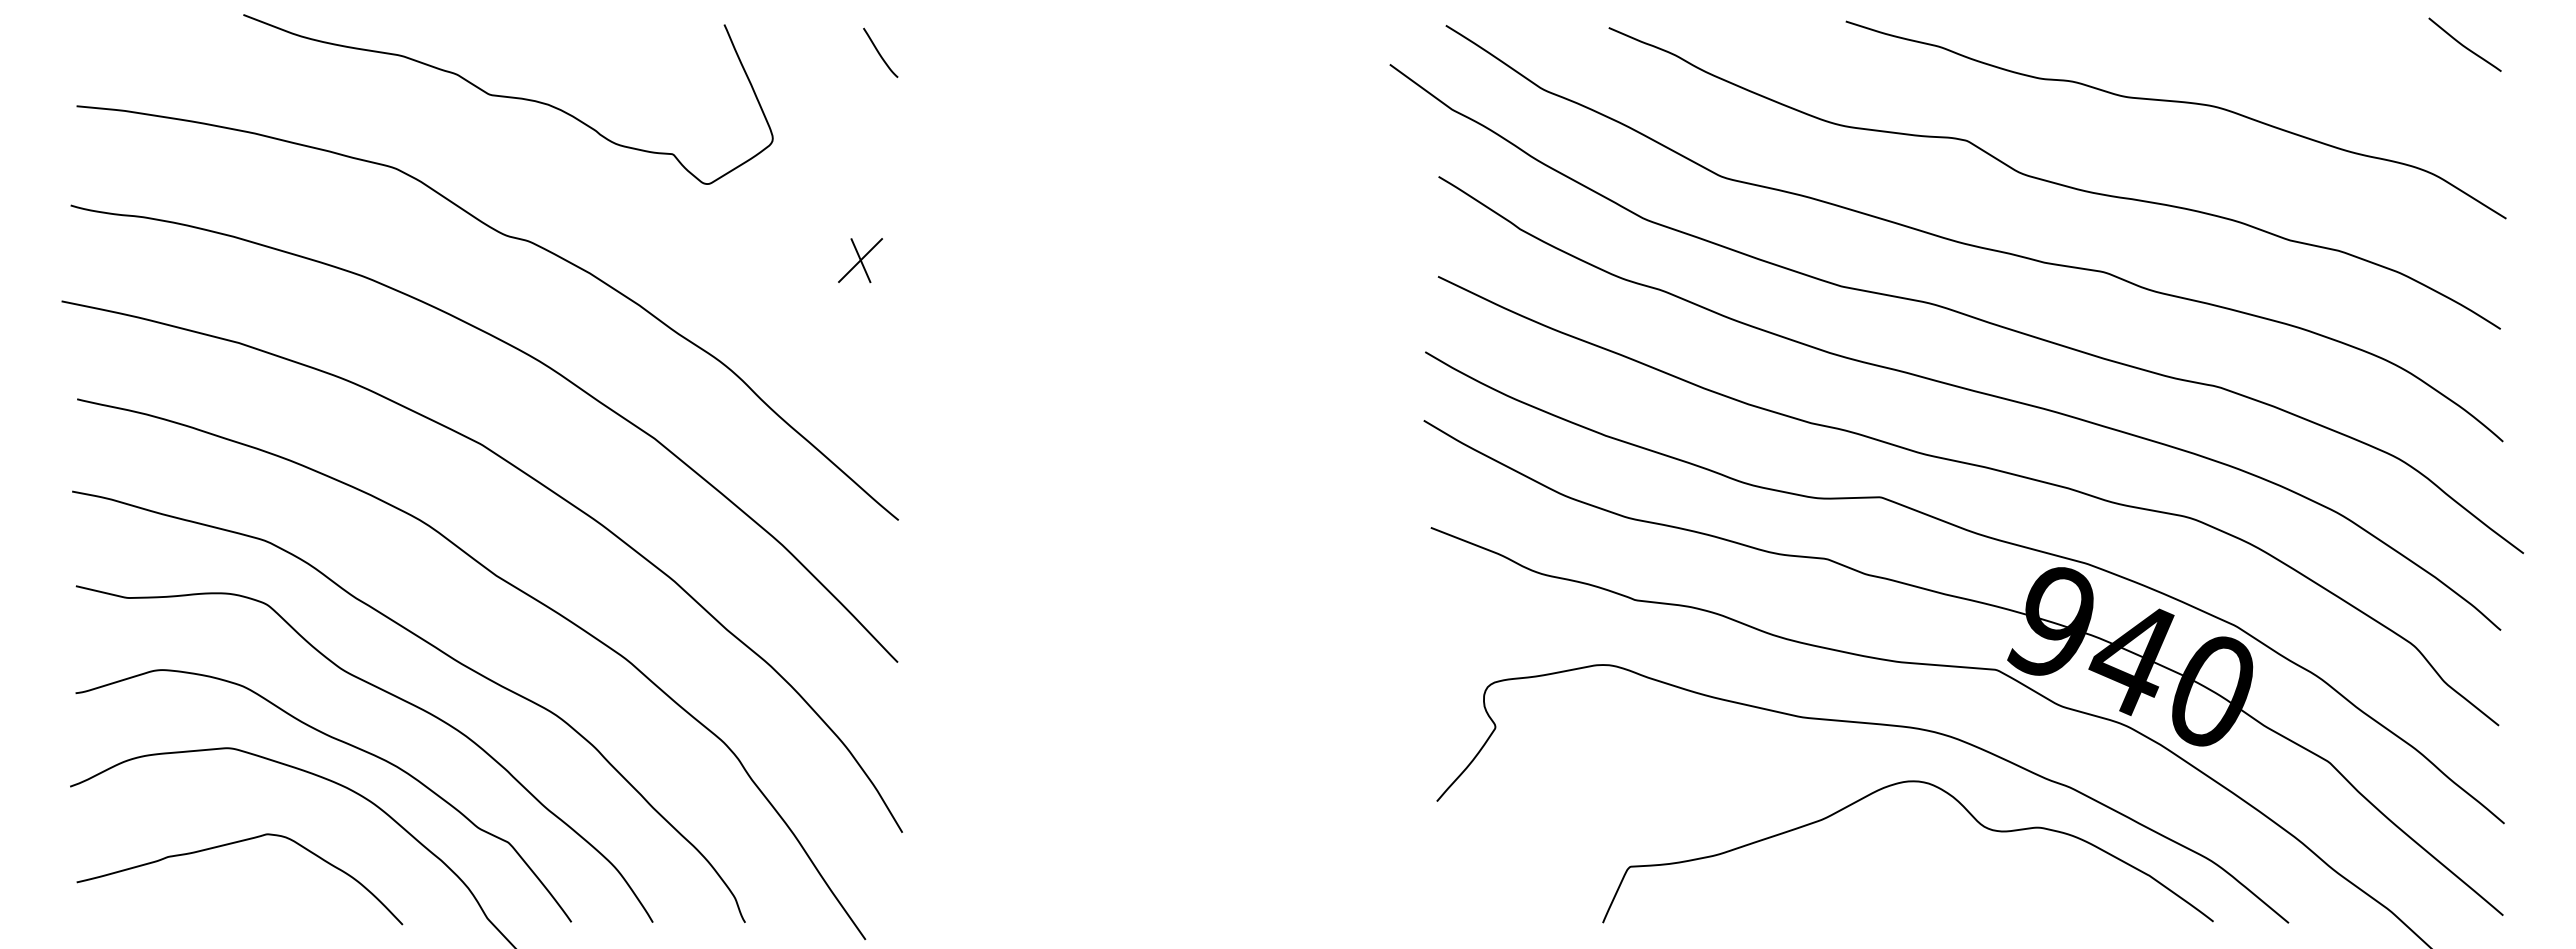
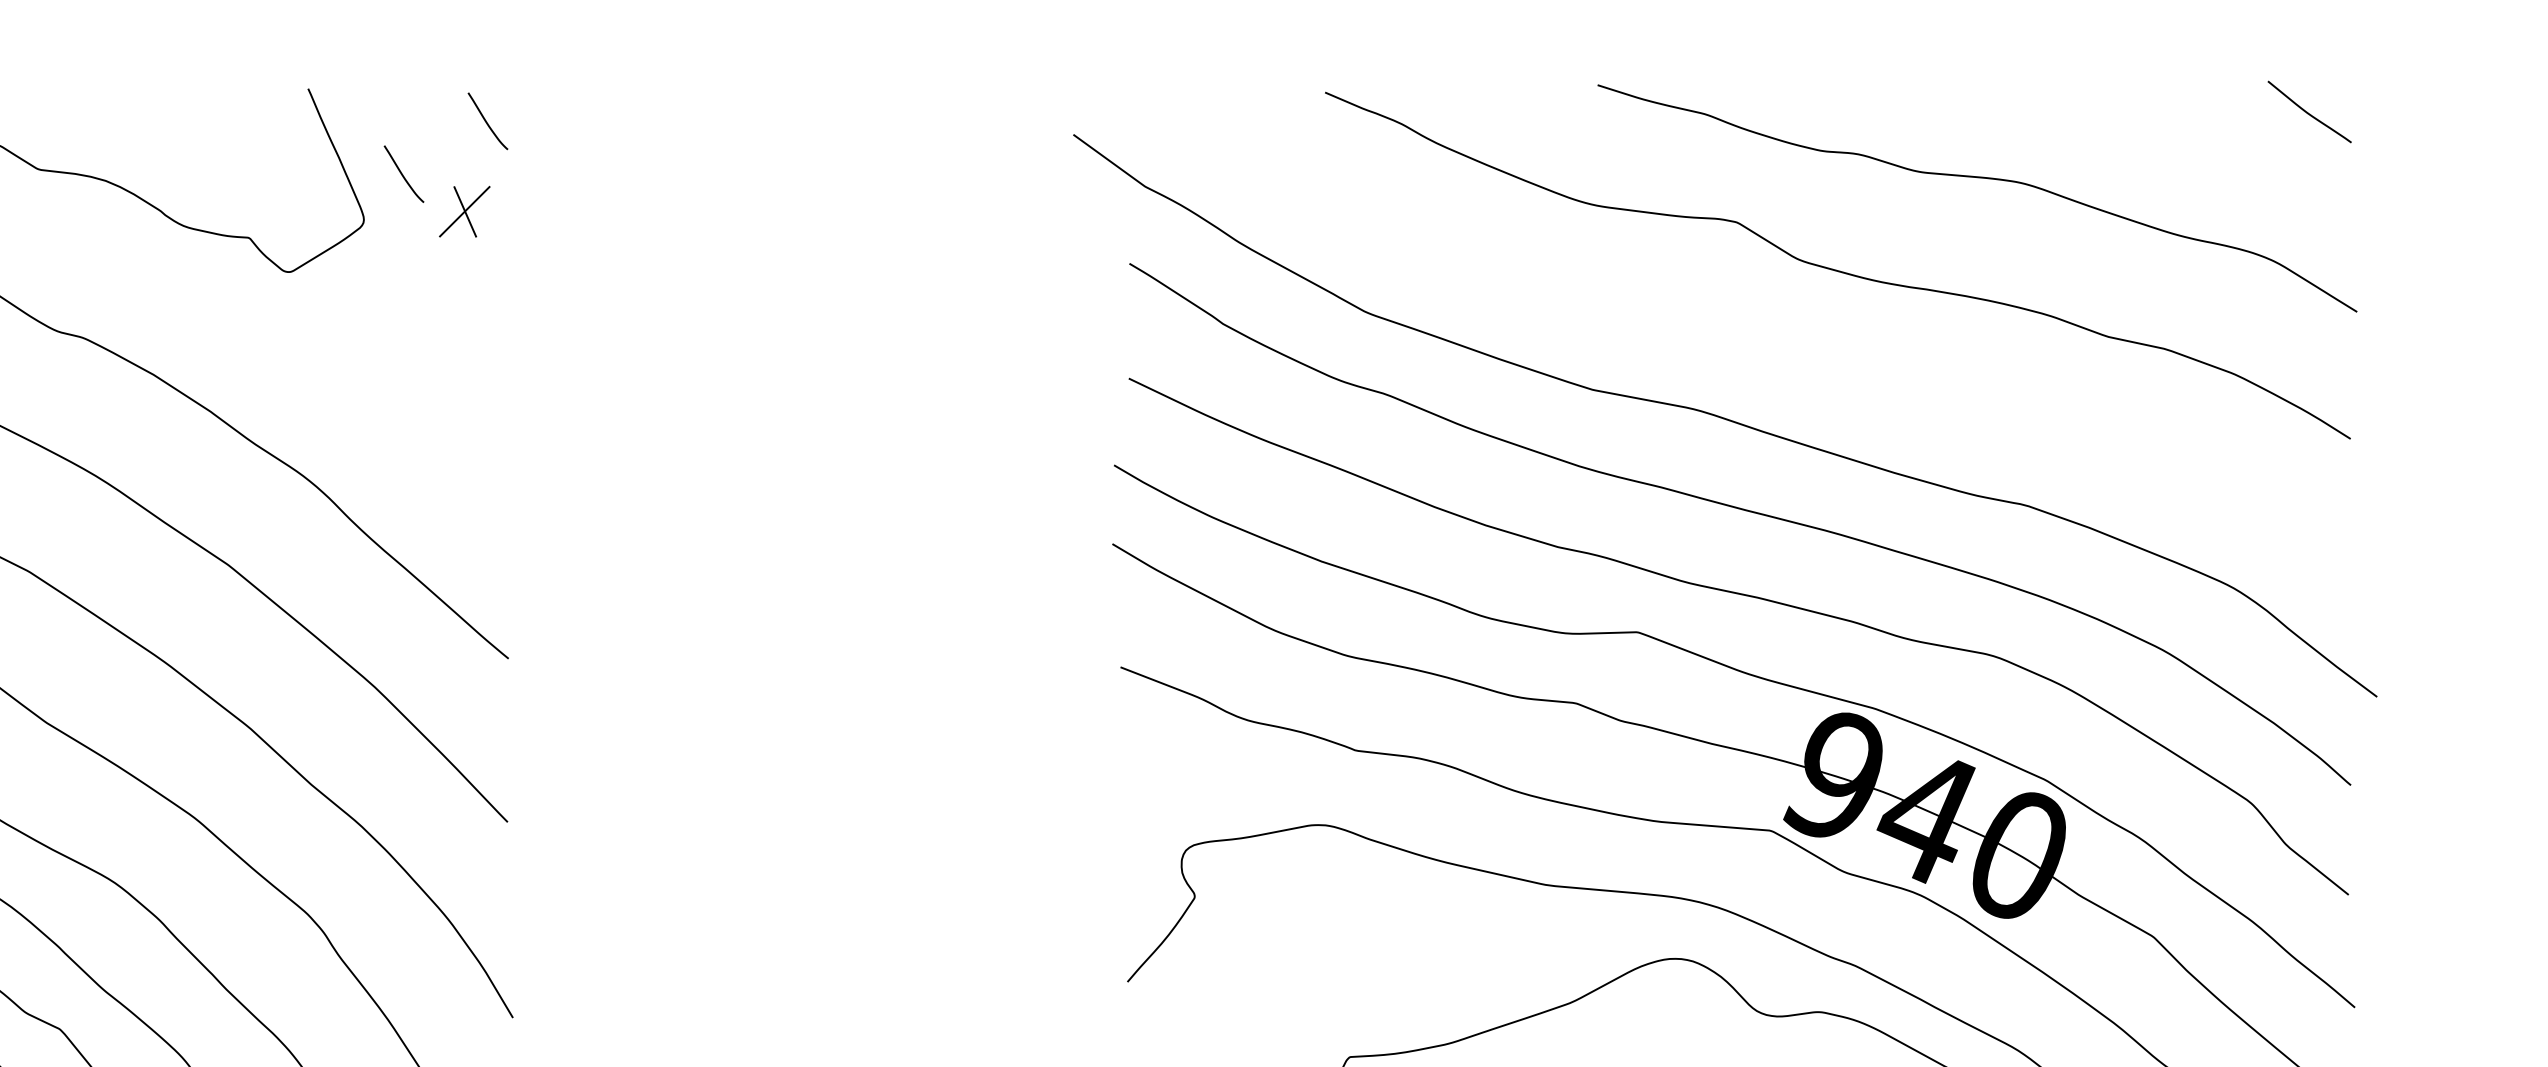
curve: (806, 98) -> (402, 173), added
curve: (1973, 244) -> (1744, 341), removed
part: (860, 260) -> (464, 211), moved

